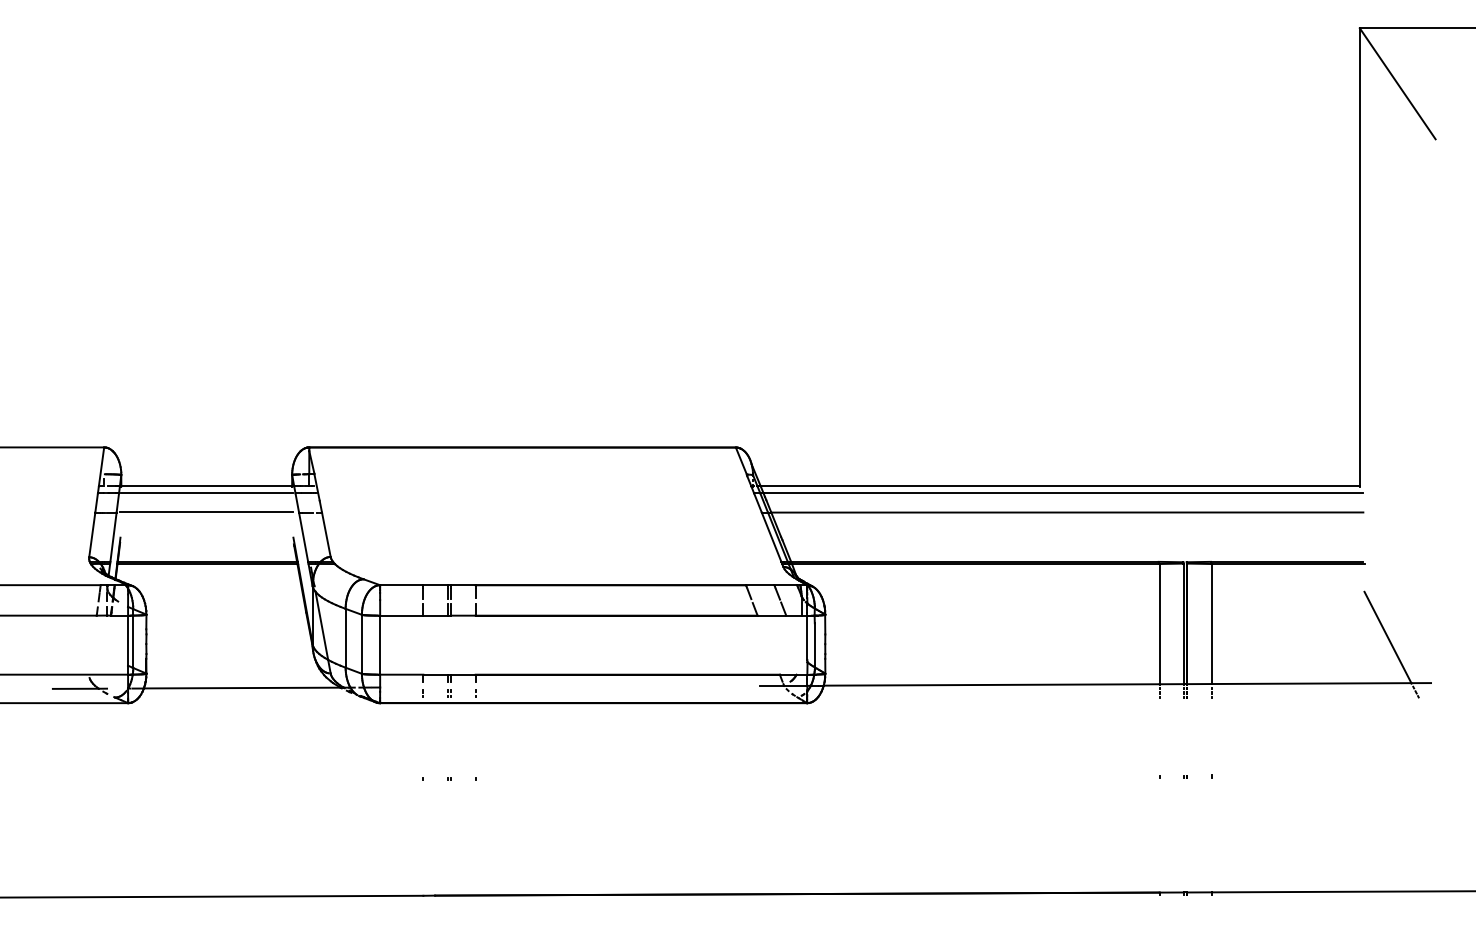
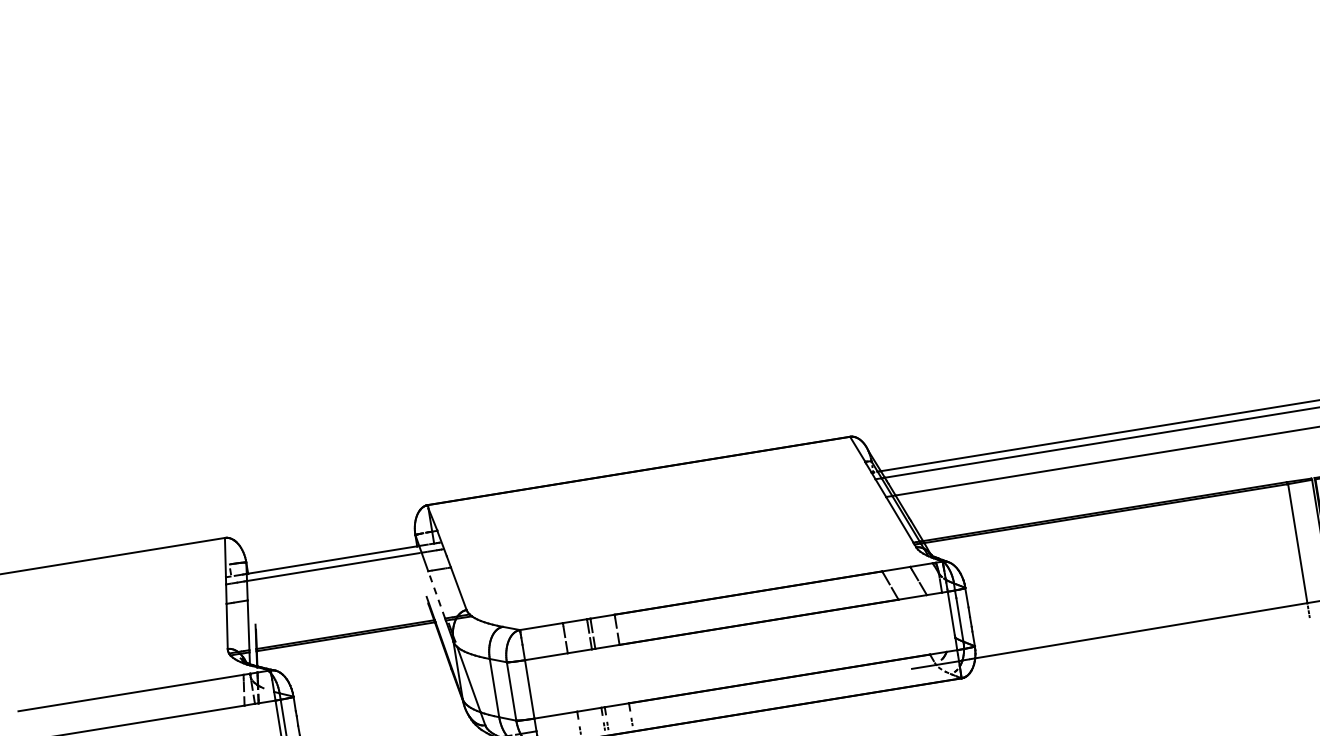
line: (206, 512) -> (336, 585), removed
line: (303, 536) -> (436, 594), solid -> dashed

